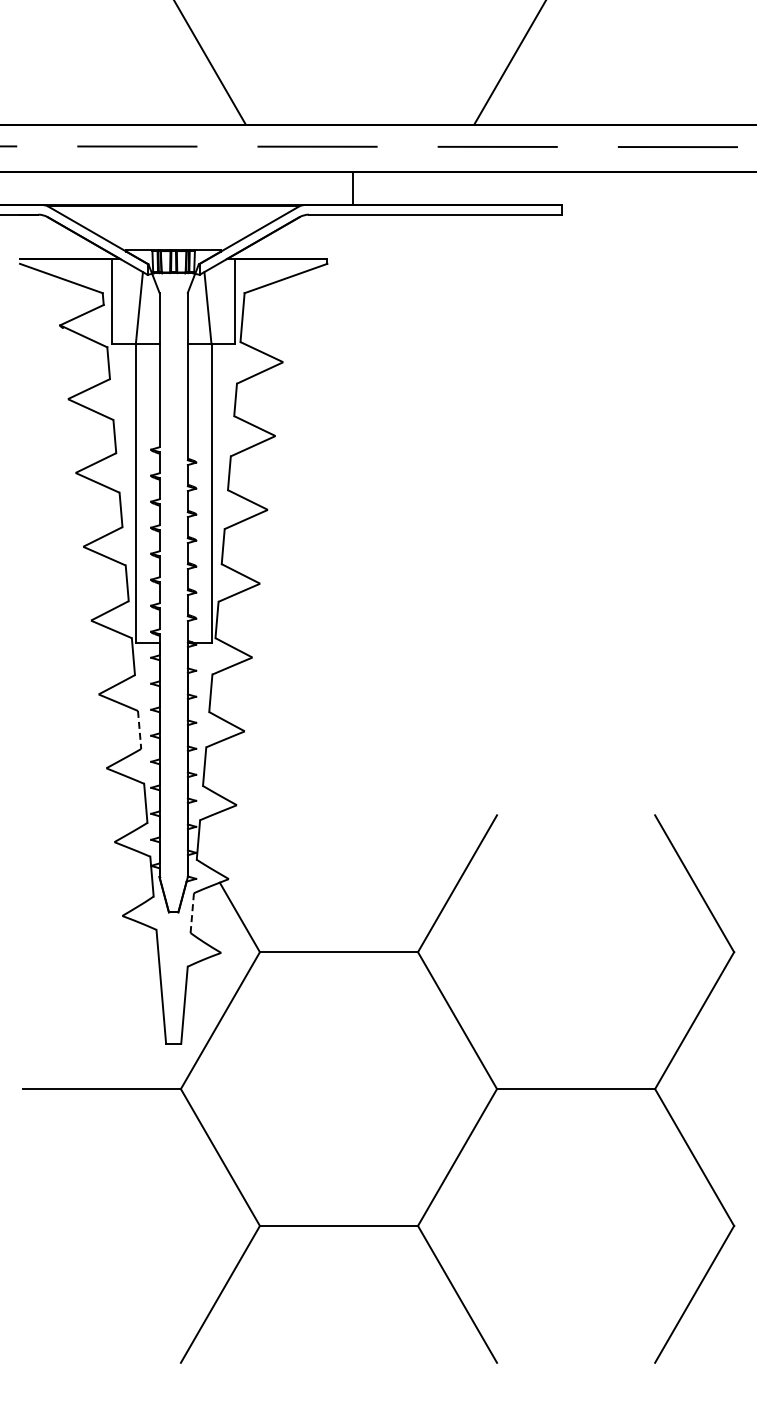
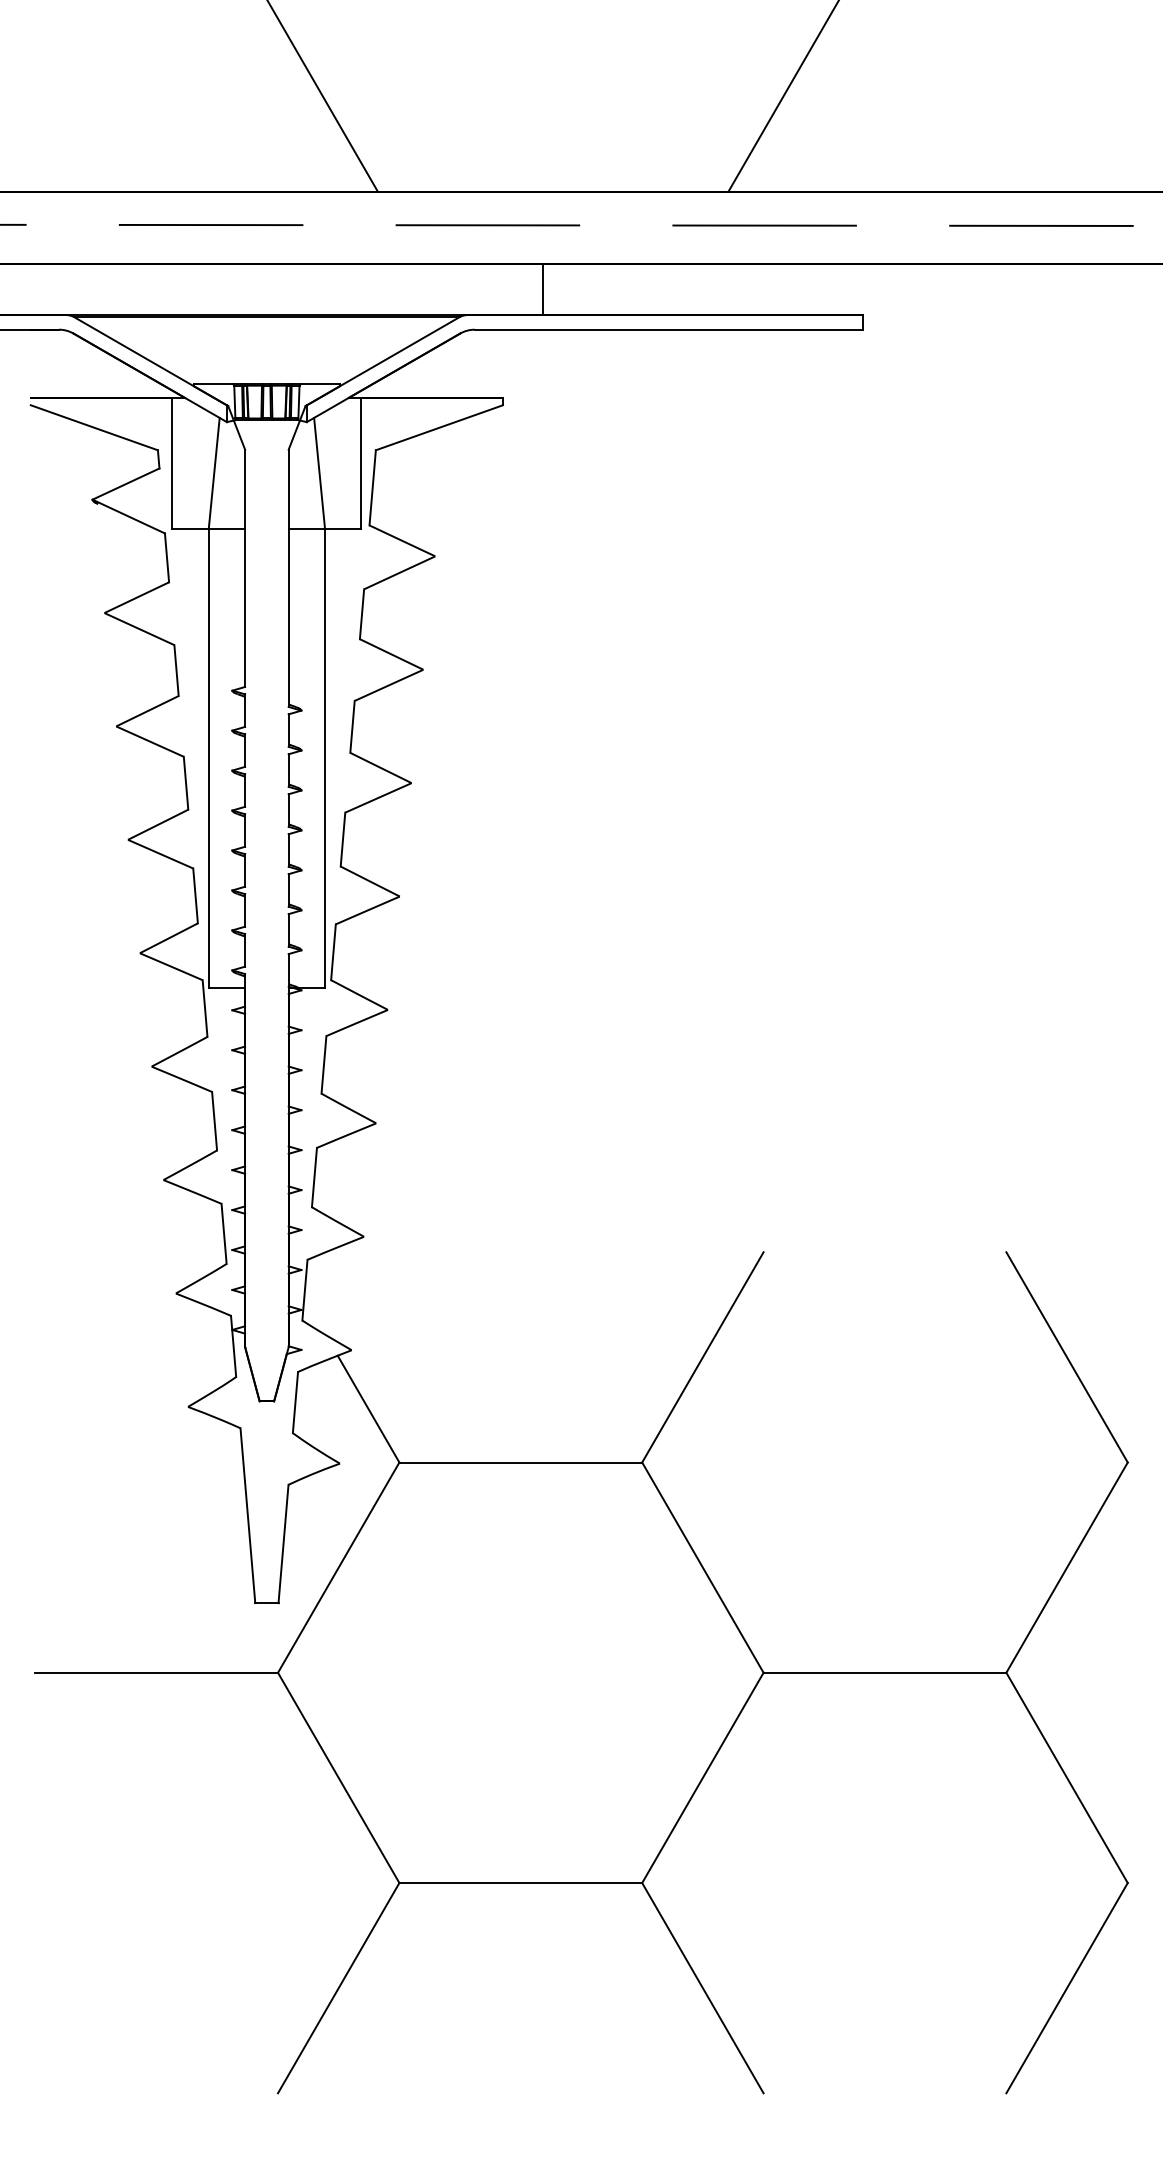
line: (139, 730) -> (214, 1122), dashed -> solid
line: (192, 913) -> (295, 1403), dashed -> solid

